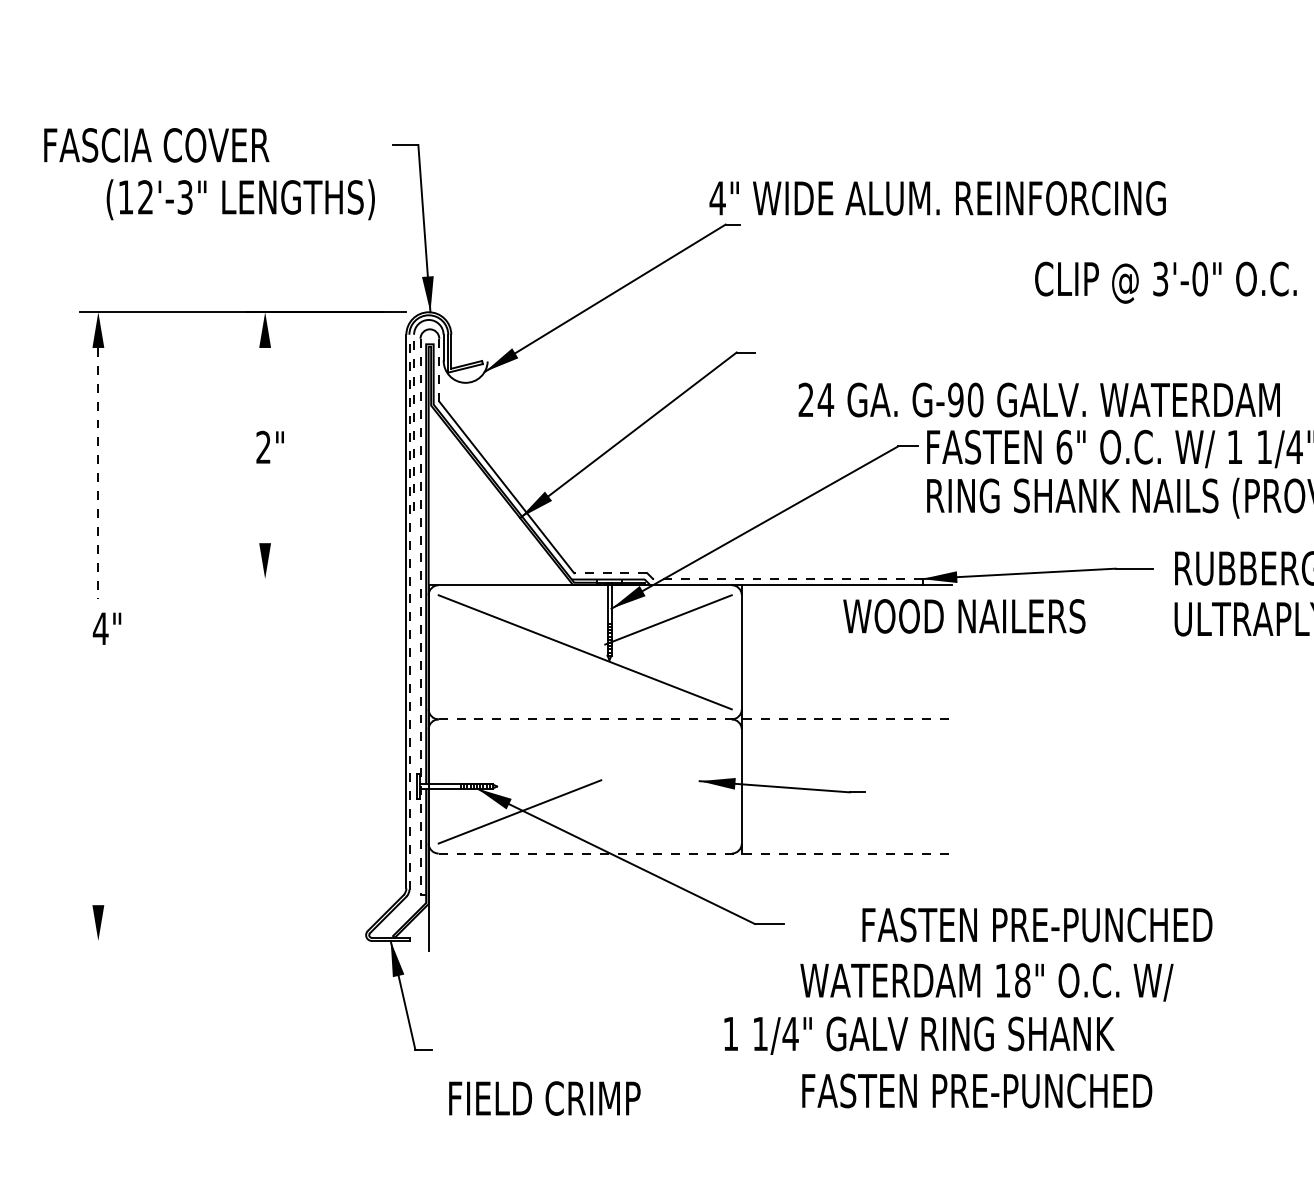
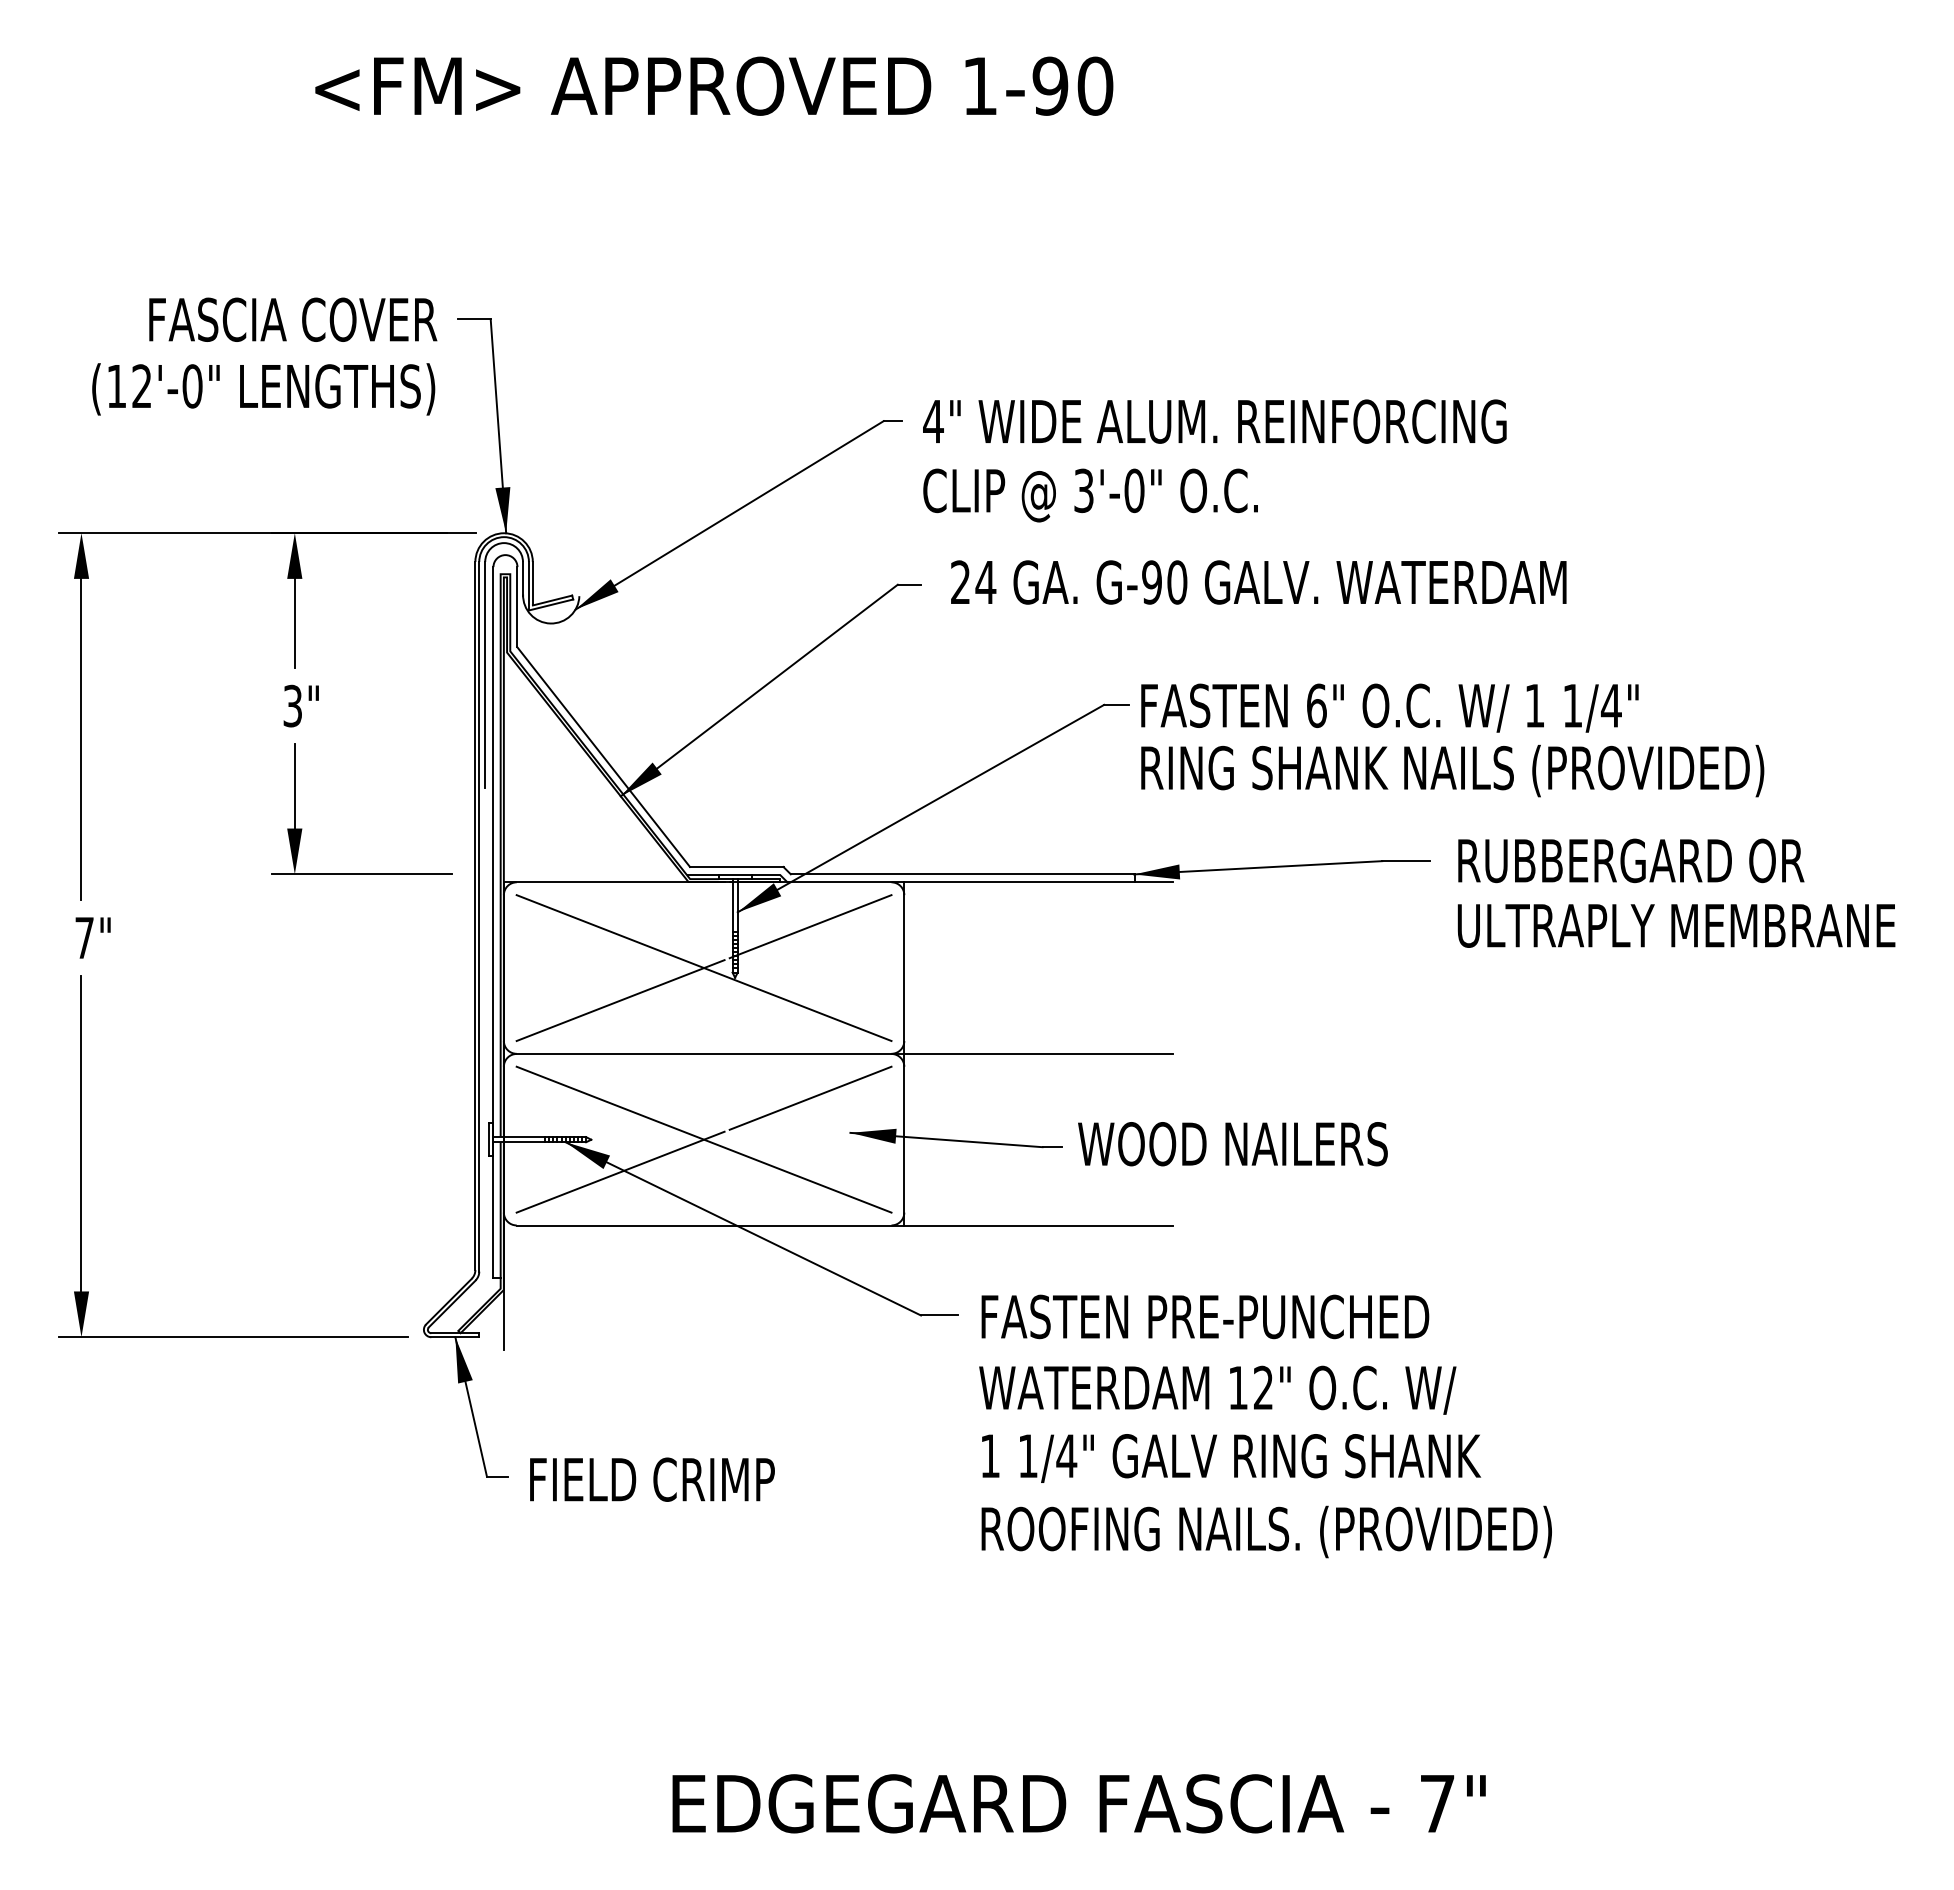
text: (157, 145) -> (293, 319), moved
text: (185, 197) -> (192, 386), (12'-3" -> (12'-0"
text: (937, 198) -> (1214, 421), moved
text: (1165, 282) -> (1090, 495), moved
line: (439, 369) -> (517, 606), dashed -> solid
line: (264, 382) -> (294, 622), added
text: (1039, 400) -> (1258, 582), moved
line: (414, 422) -> (485, 674), dashed -> solid
text: (263, 447) -> (292, 706), 2" -> 3"
line: (98, 473) -> (81, 739), dashed -> solid
line: (264, 510) -> (294, 786), added
line: (610, 572) -> (736, 866), dashed -> solid
line: (317, 579) -> (361, 874), added
line: (787, 579) -> (962, 874), dashed -> solid
line: (409, 611) -> (479, 916), dashed -> solid
line: (420, 616) -> (493, 922), dashed -> solid
text: (964, 616) -> (1232, 1144), moved
text: (100, 628) -> (84, 937), 4" -> 7"
line: (519, 677) -> (620, 1000), added
line: (695, 719) -> (845, 1053), dashed -> solid
line: (668, 753) -> (810, 1097), added
line: (98, 781) -> (81, 1133), added
line: (584, 786) -> (703, 1139), added
line: (695, 853) -> (845, 1225), dashed -> solid
text: (1037, 924) -> (1205, 1316), moved
line: (217, 941) -> (233, 1337), added
text: (1022, 980) -> (1263, 1387), 18" -> 12"
text: (919, 1035) -> (1231, 1458), moved
text: (1026, 1092) -> (1268, 1531), FASTEN PRE-PUNCHED -> ROOFING NAILS. (PROVIDED)
text: (544, 1098) -> (652, 1479), moved

